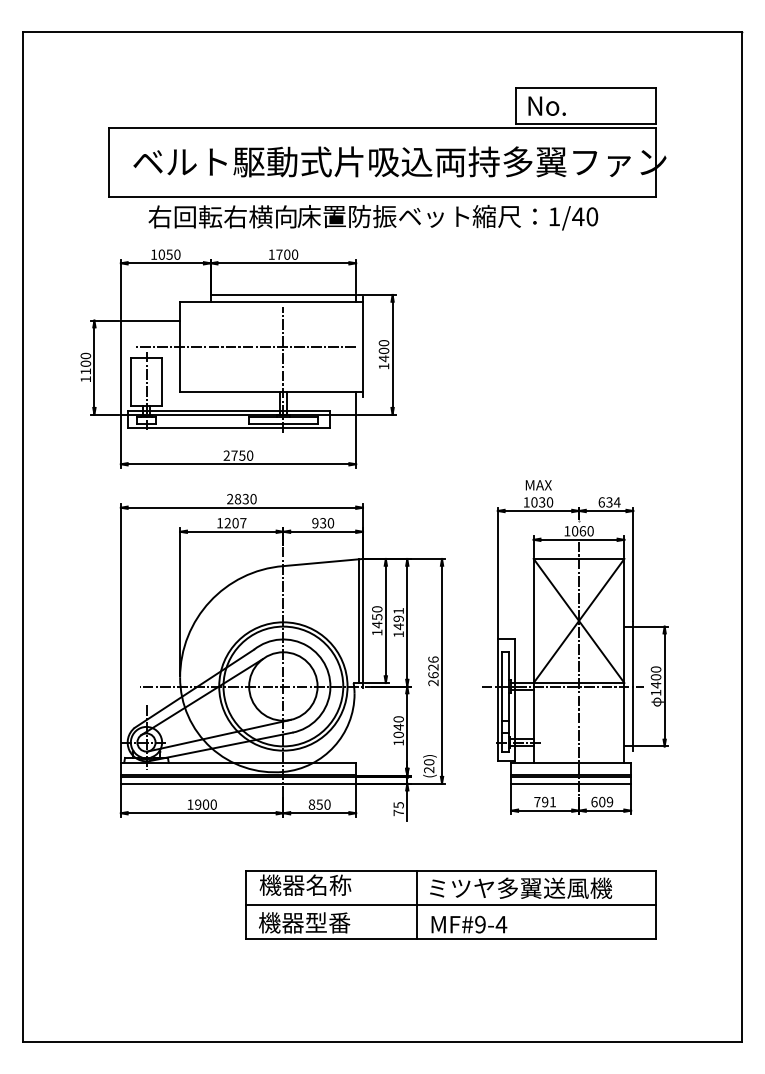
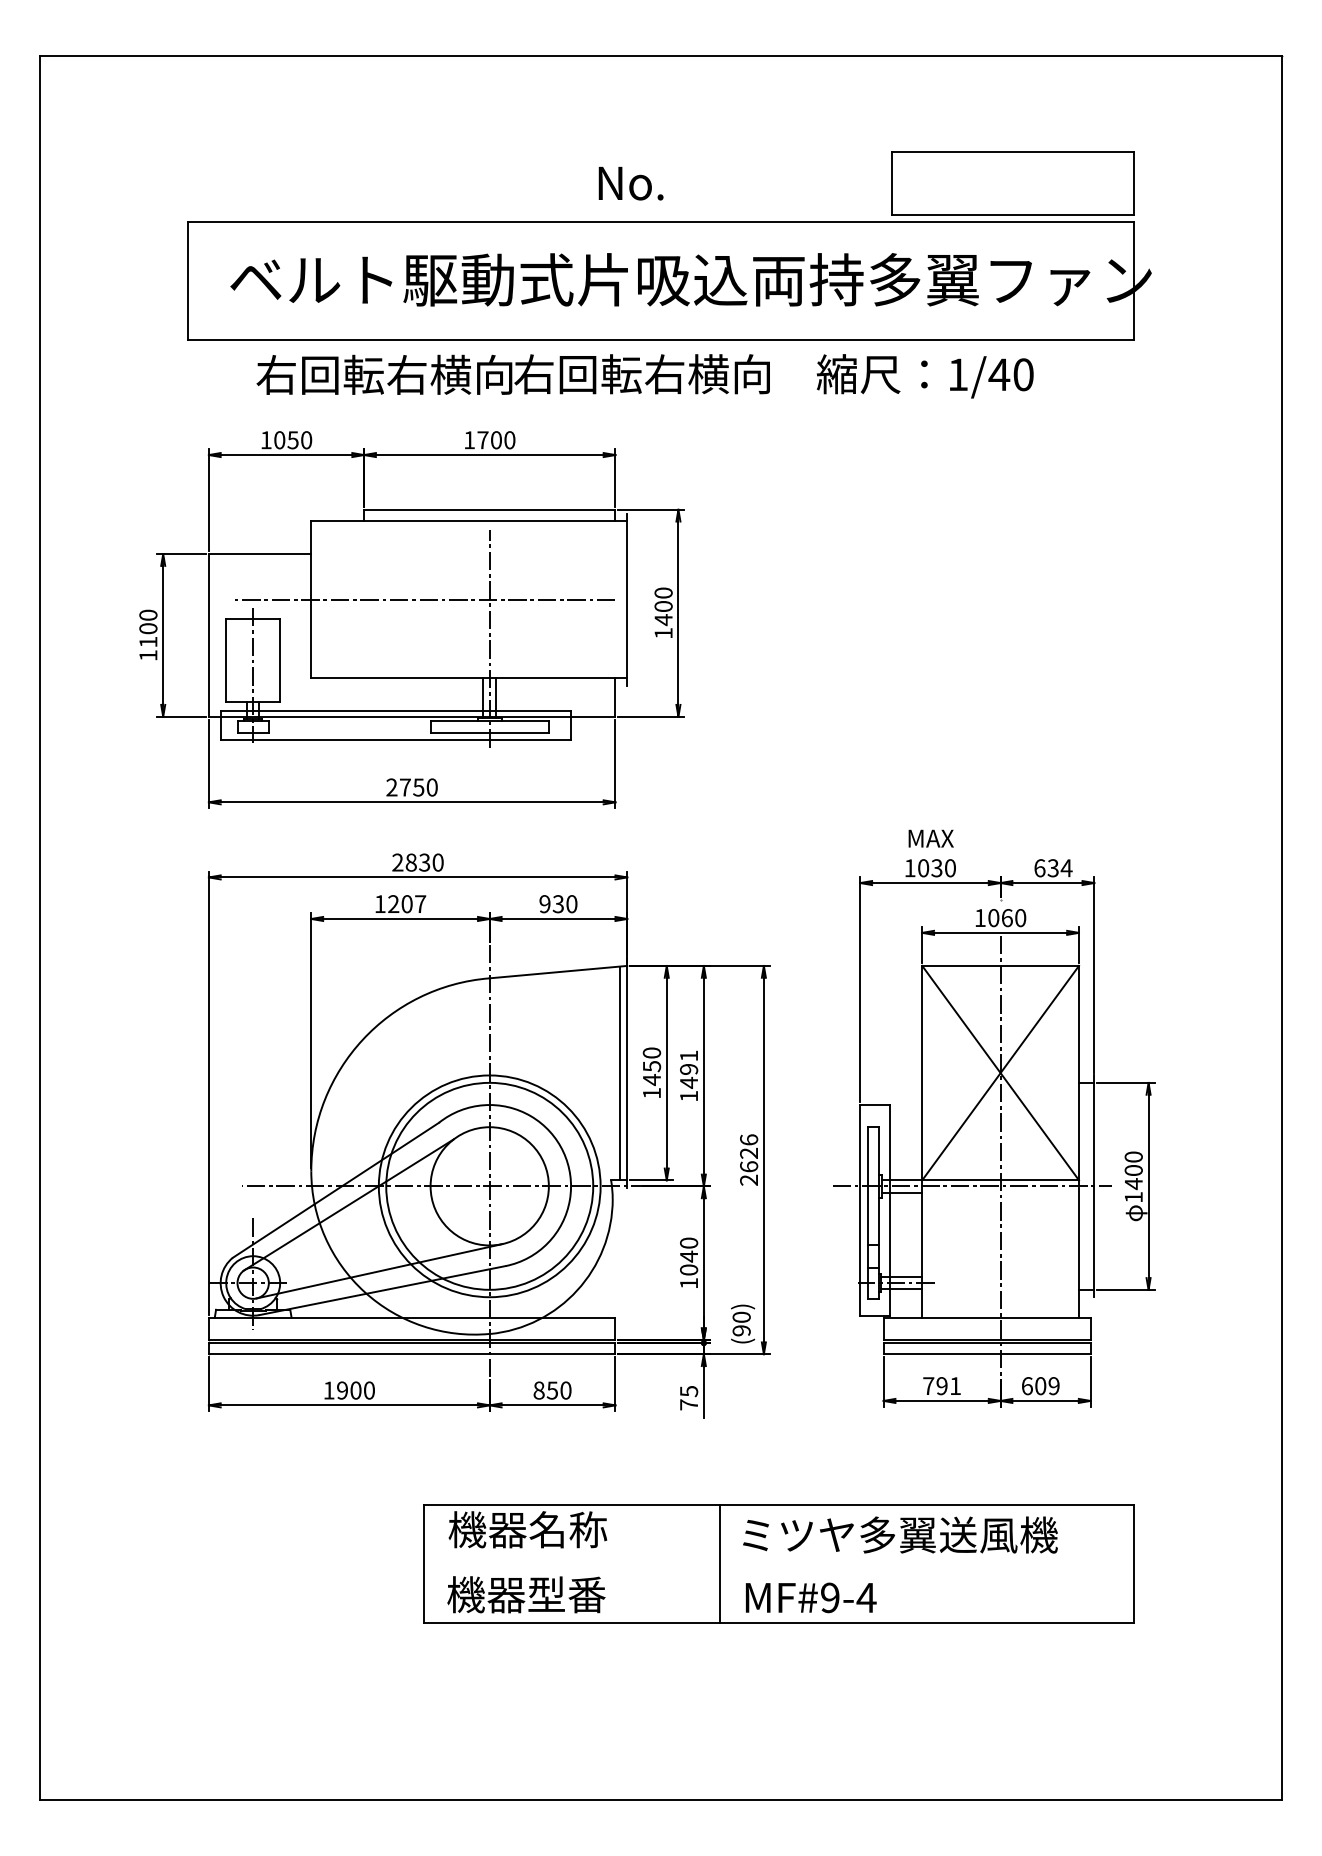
text: (546, 105) -> (629, 182), moved
text: (383, 216) -> (662, 374), 床置防振ベット -> 右回転右横向
text: (429, 770) -> (742, 1331), (20) -> (90)
line: (450, 904) -> (778, 1563), removed

